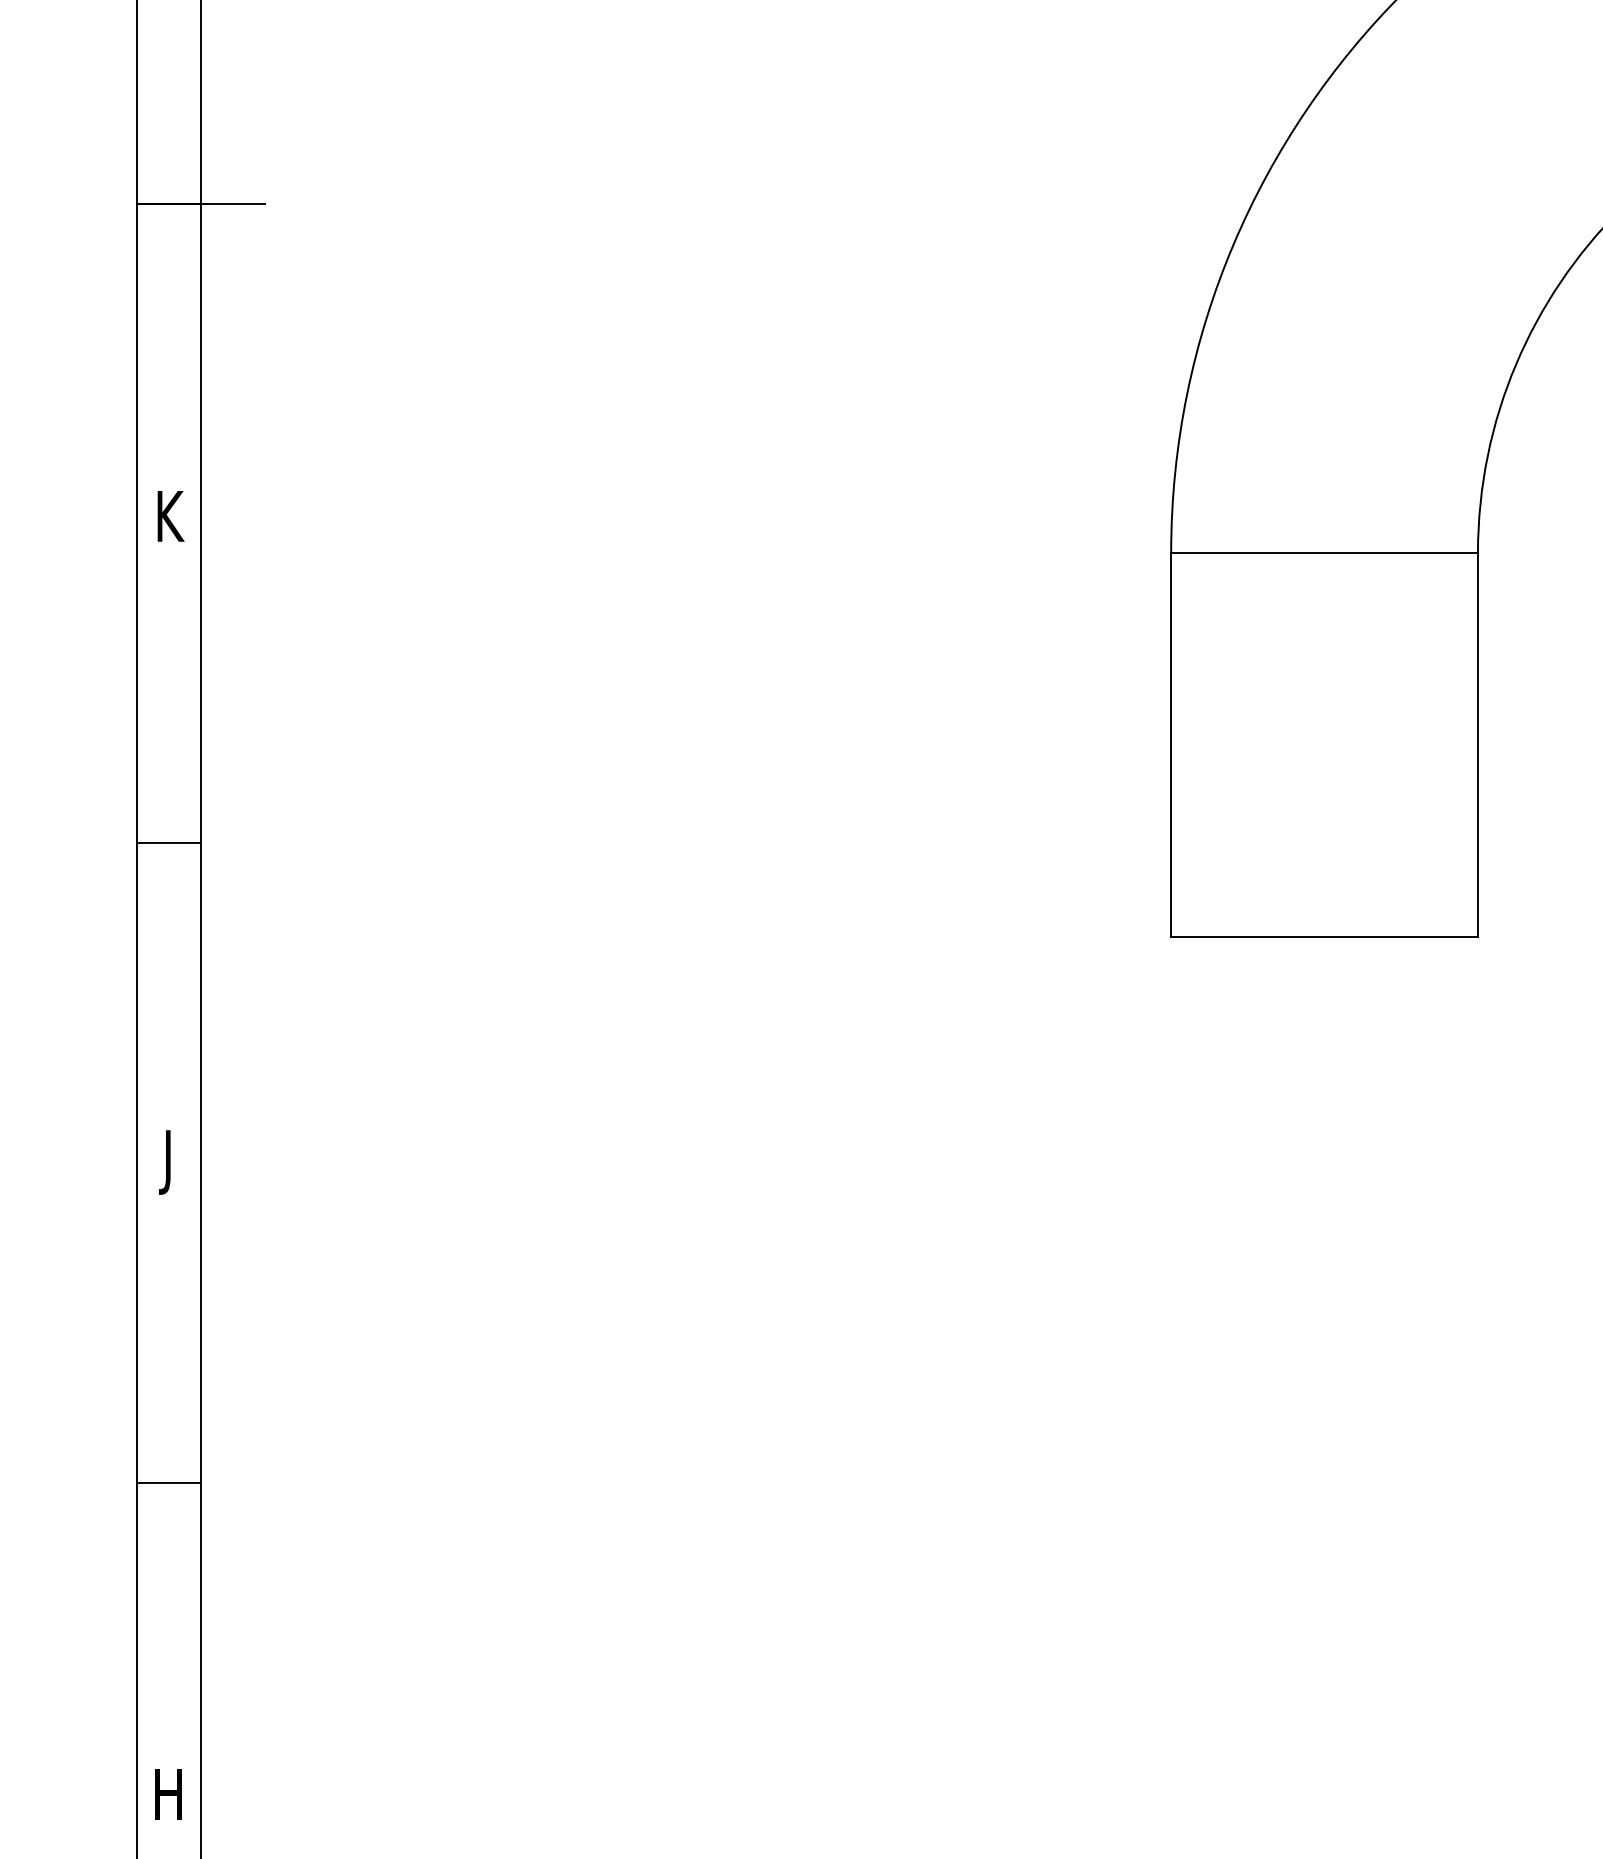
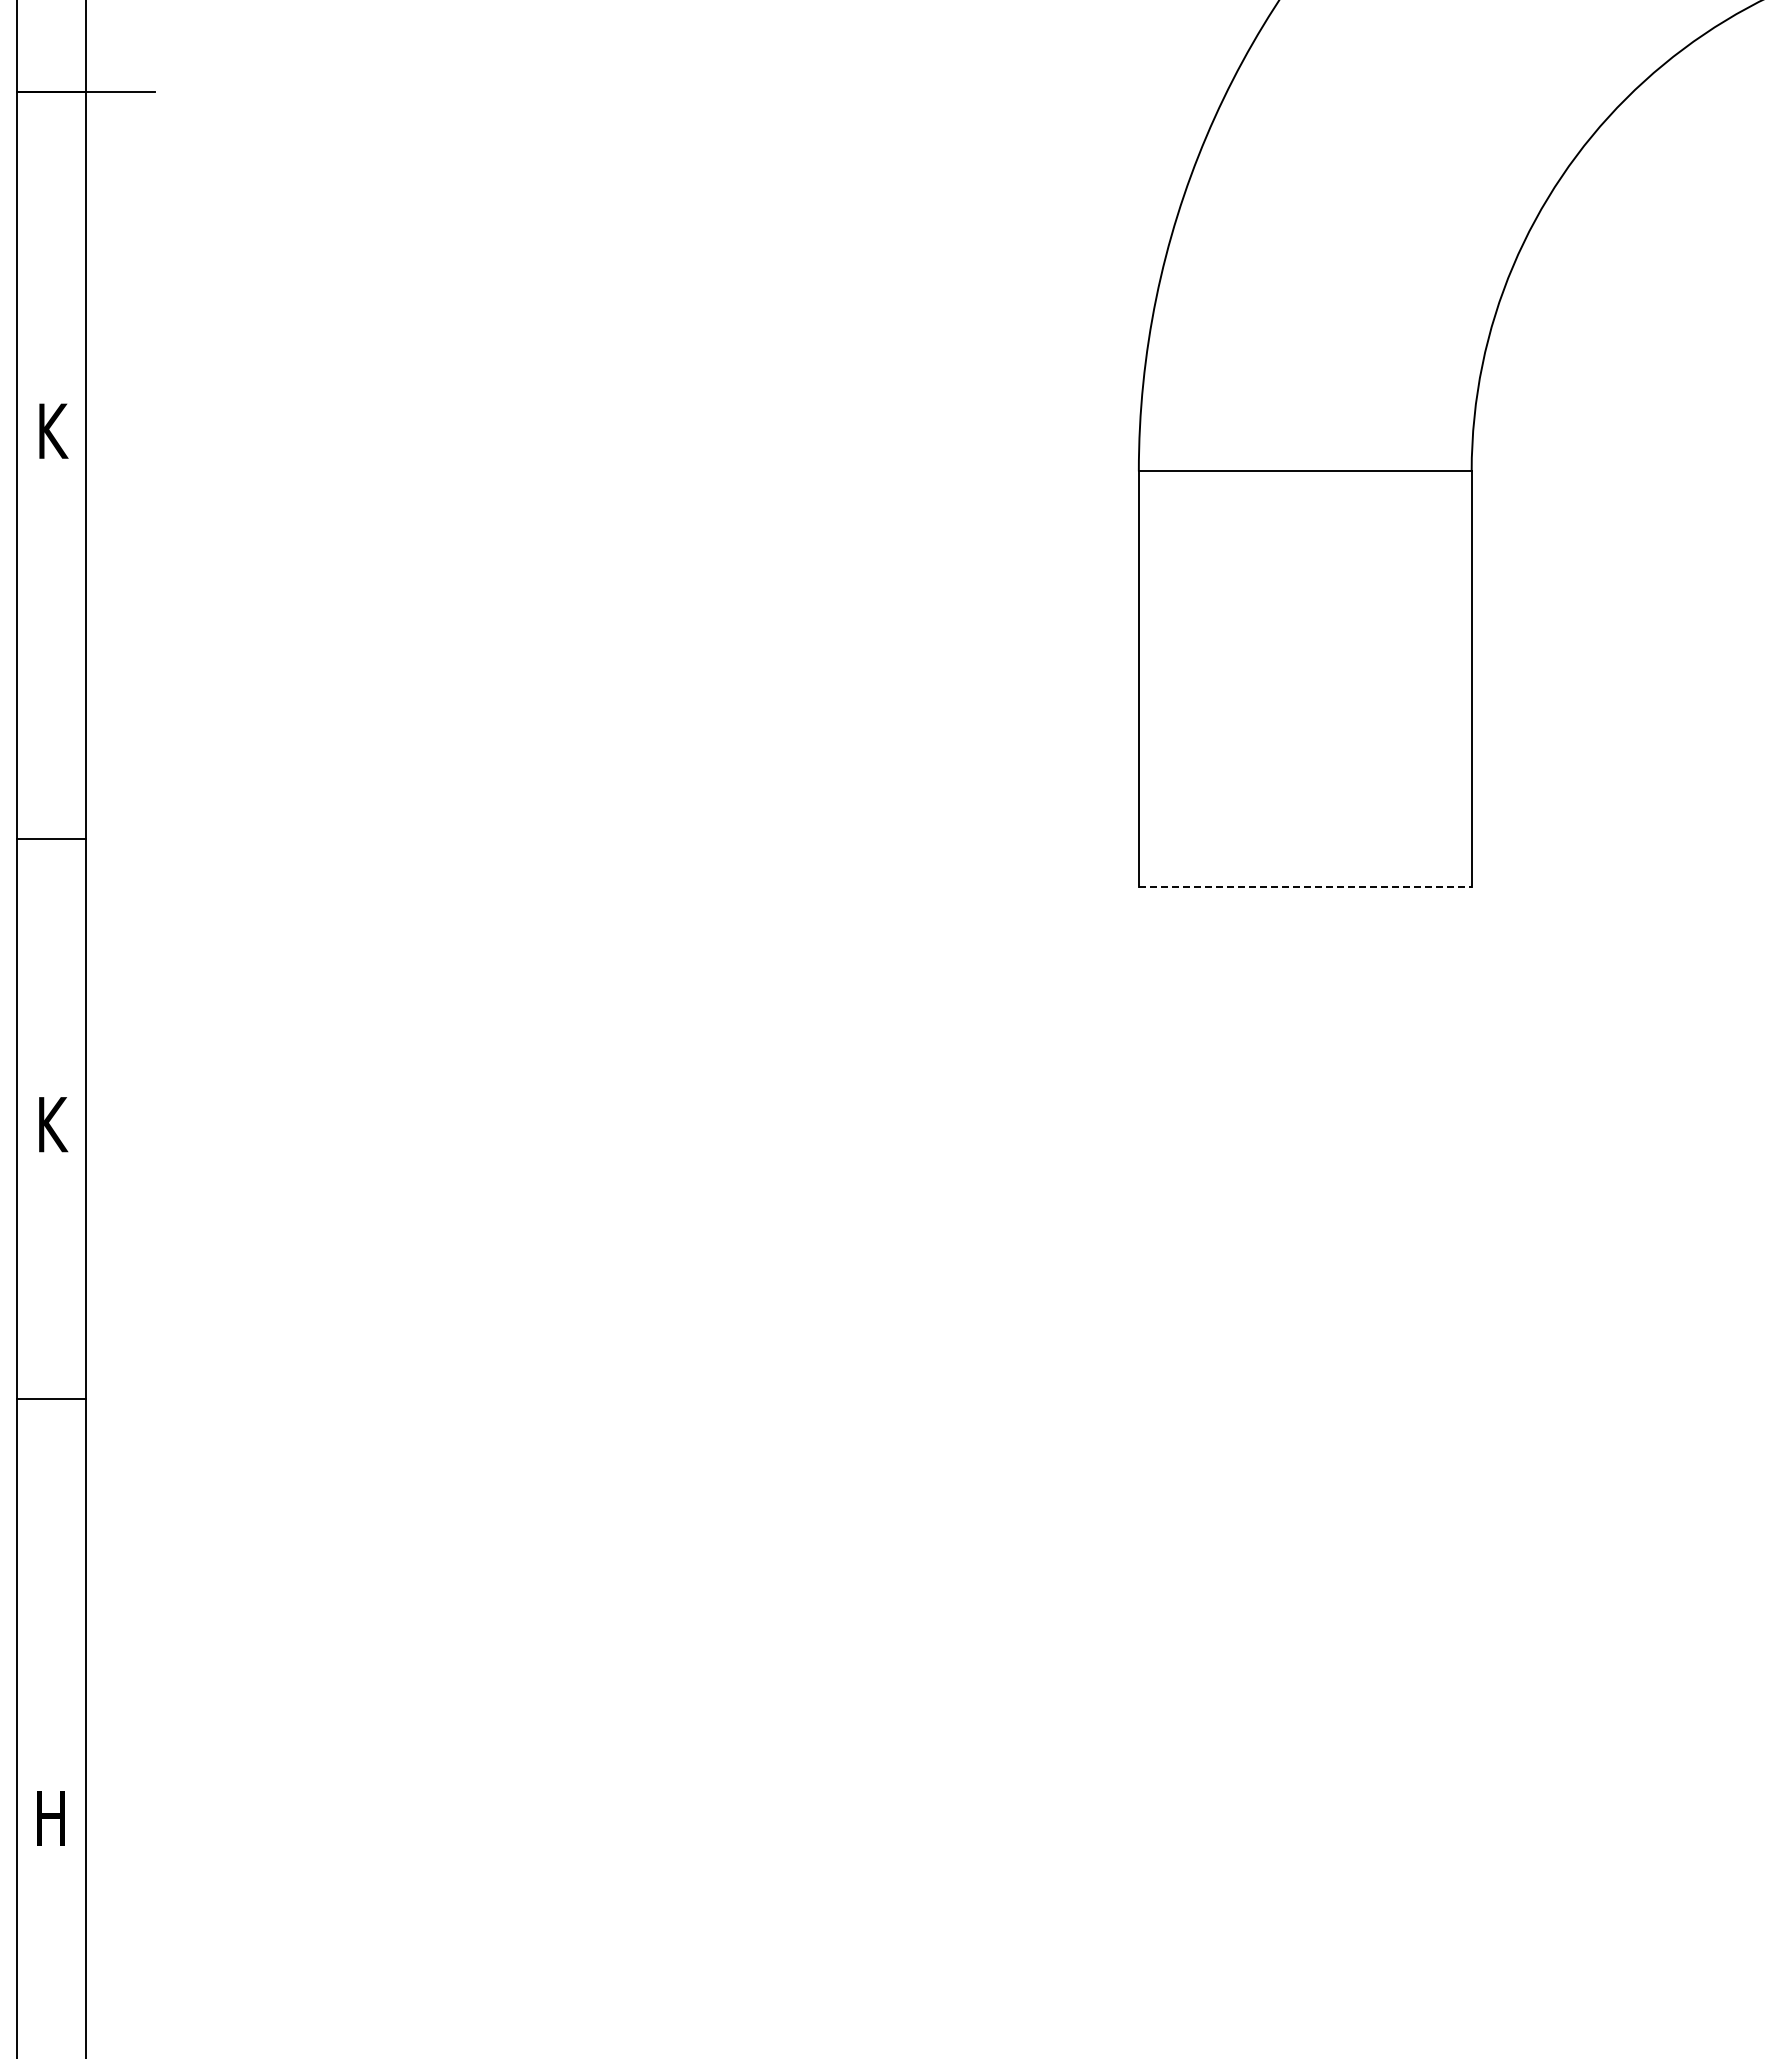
line: (167, 842) -> (50, 838), moved
line: (1324, 936) -> (1305, 887), solid -> dashed
text: (170, 1162) -> (53, 1132), J -> K
line: (167, 1482) -> (50, 1399), moved

